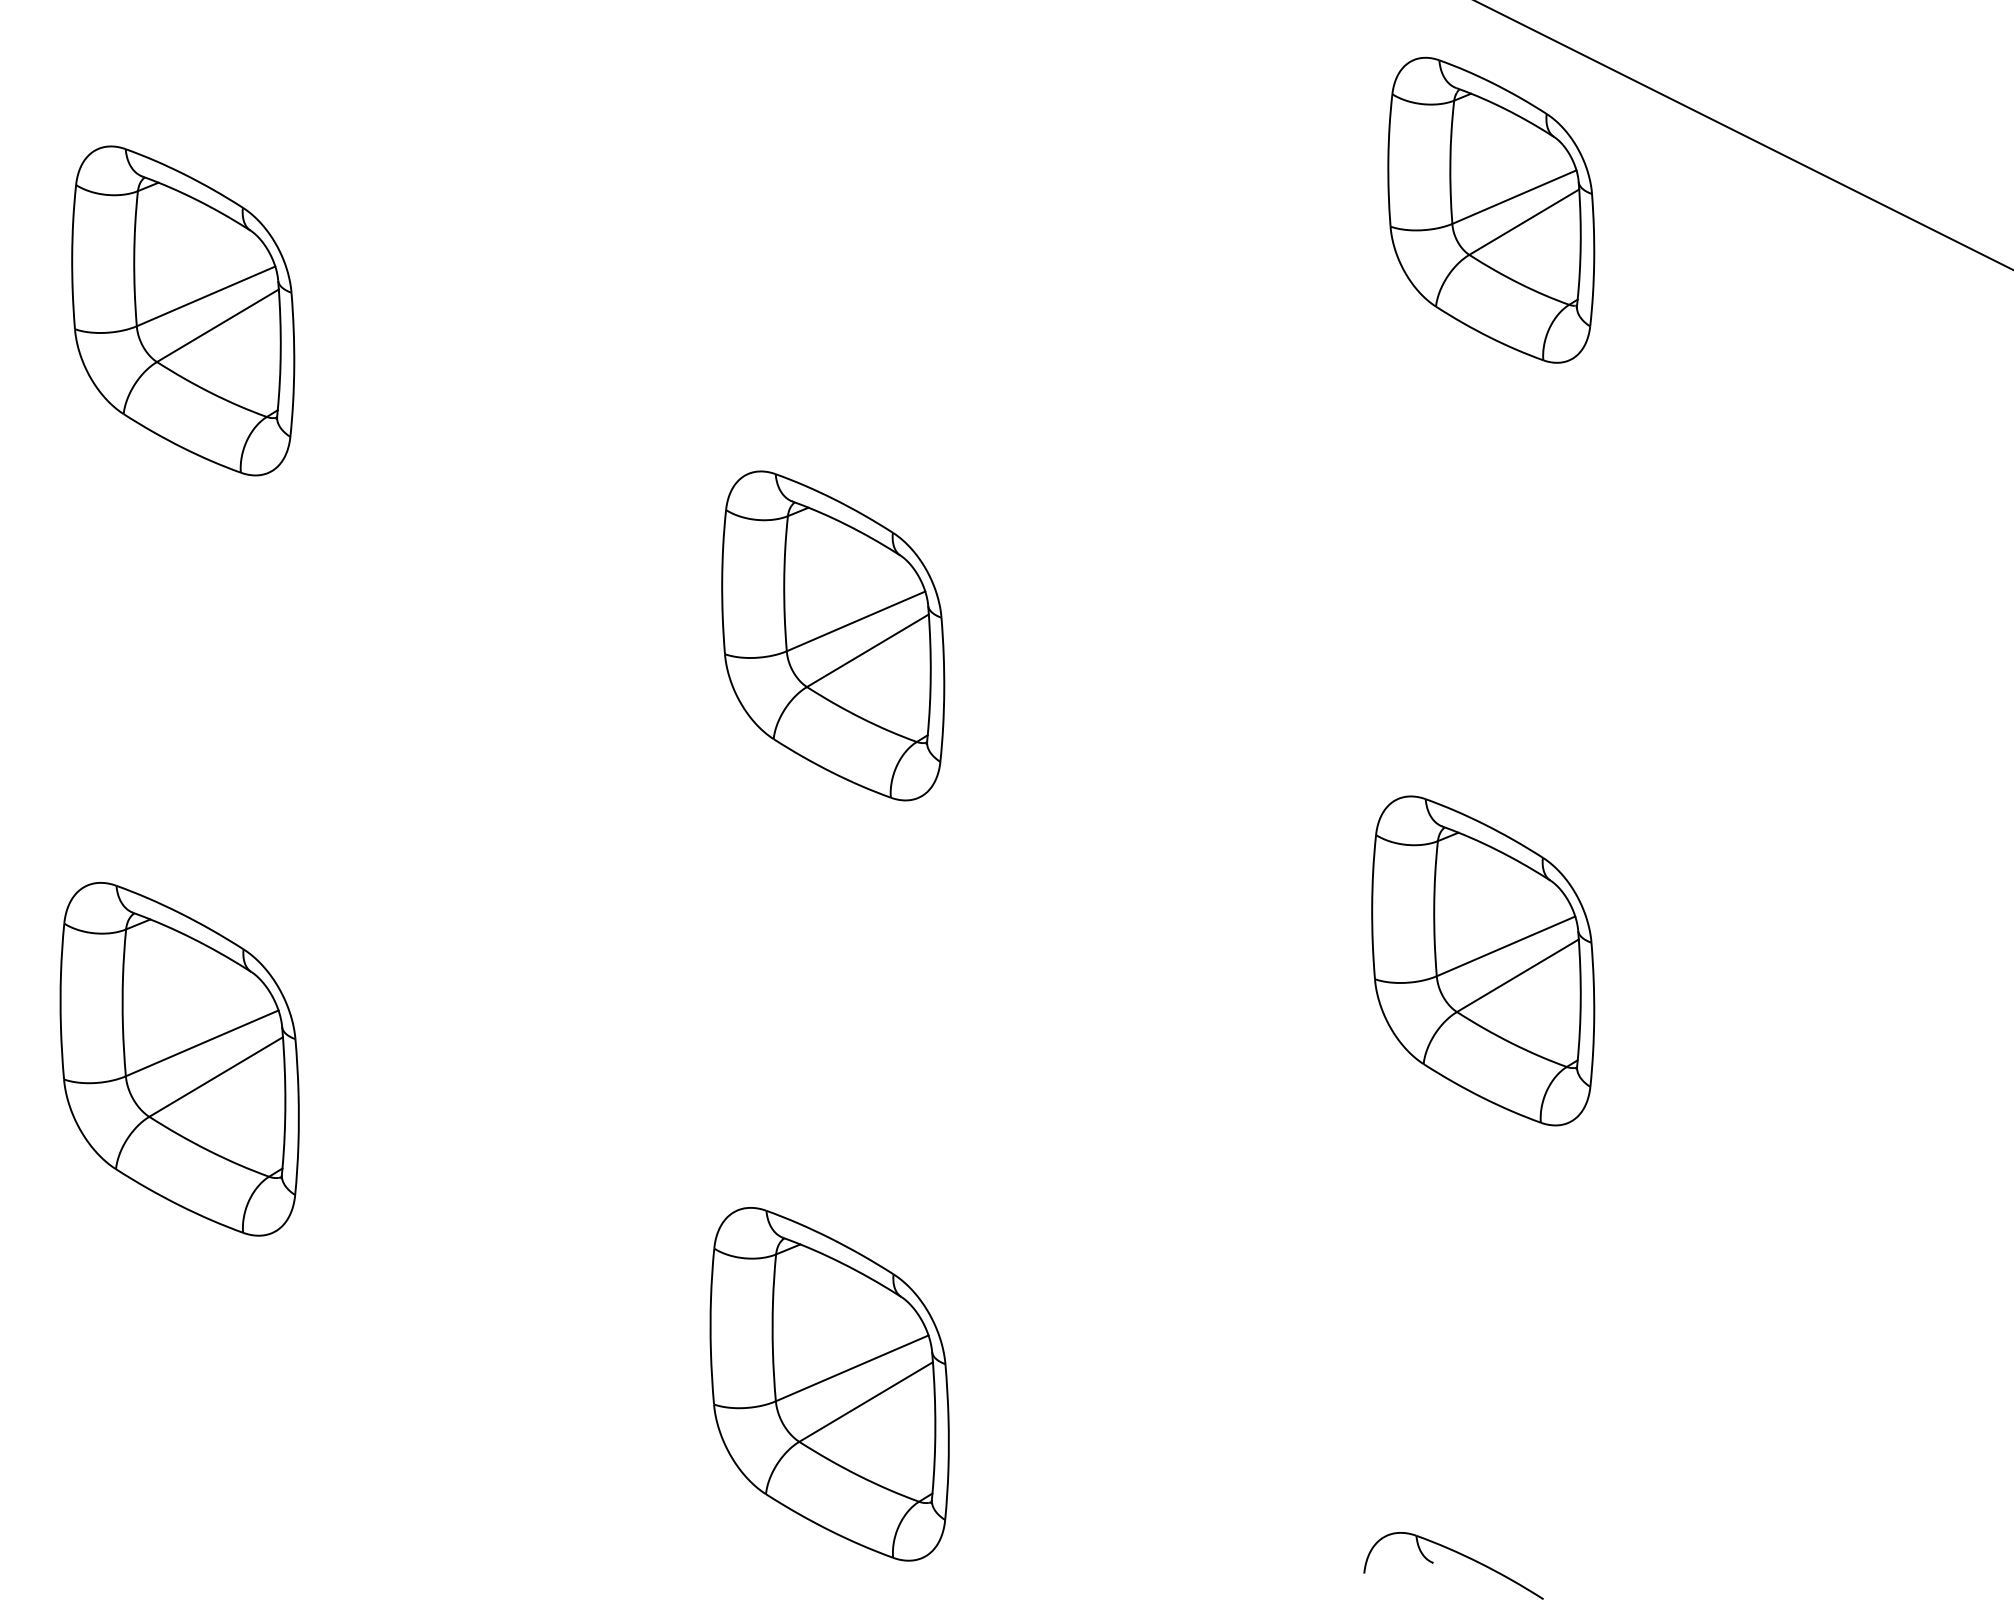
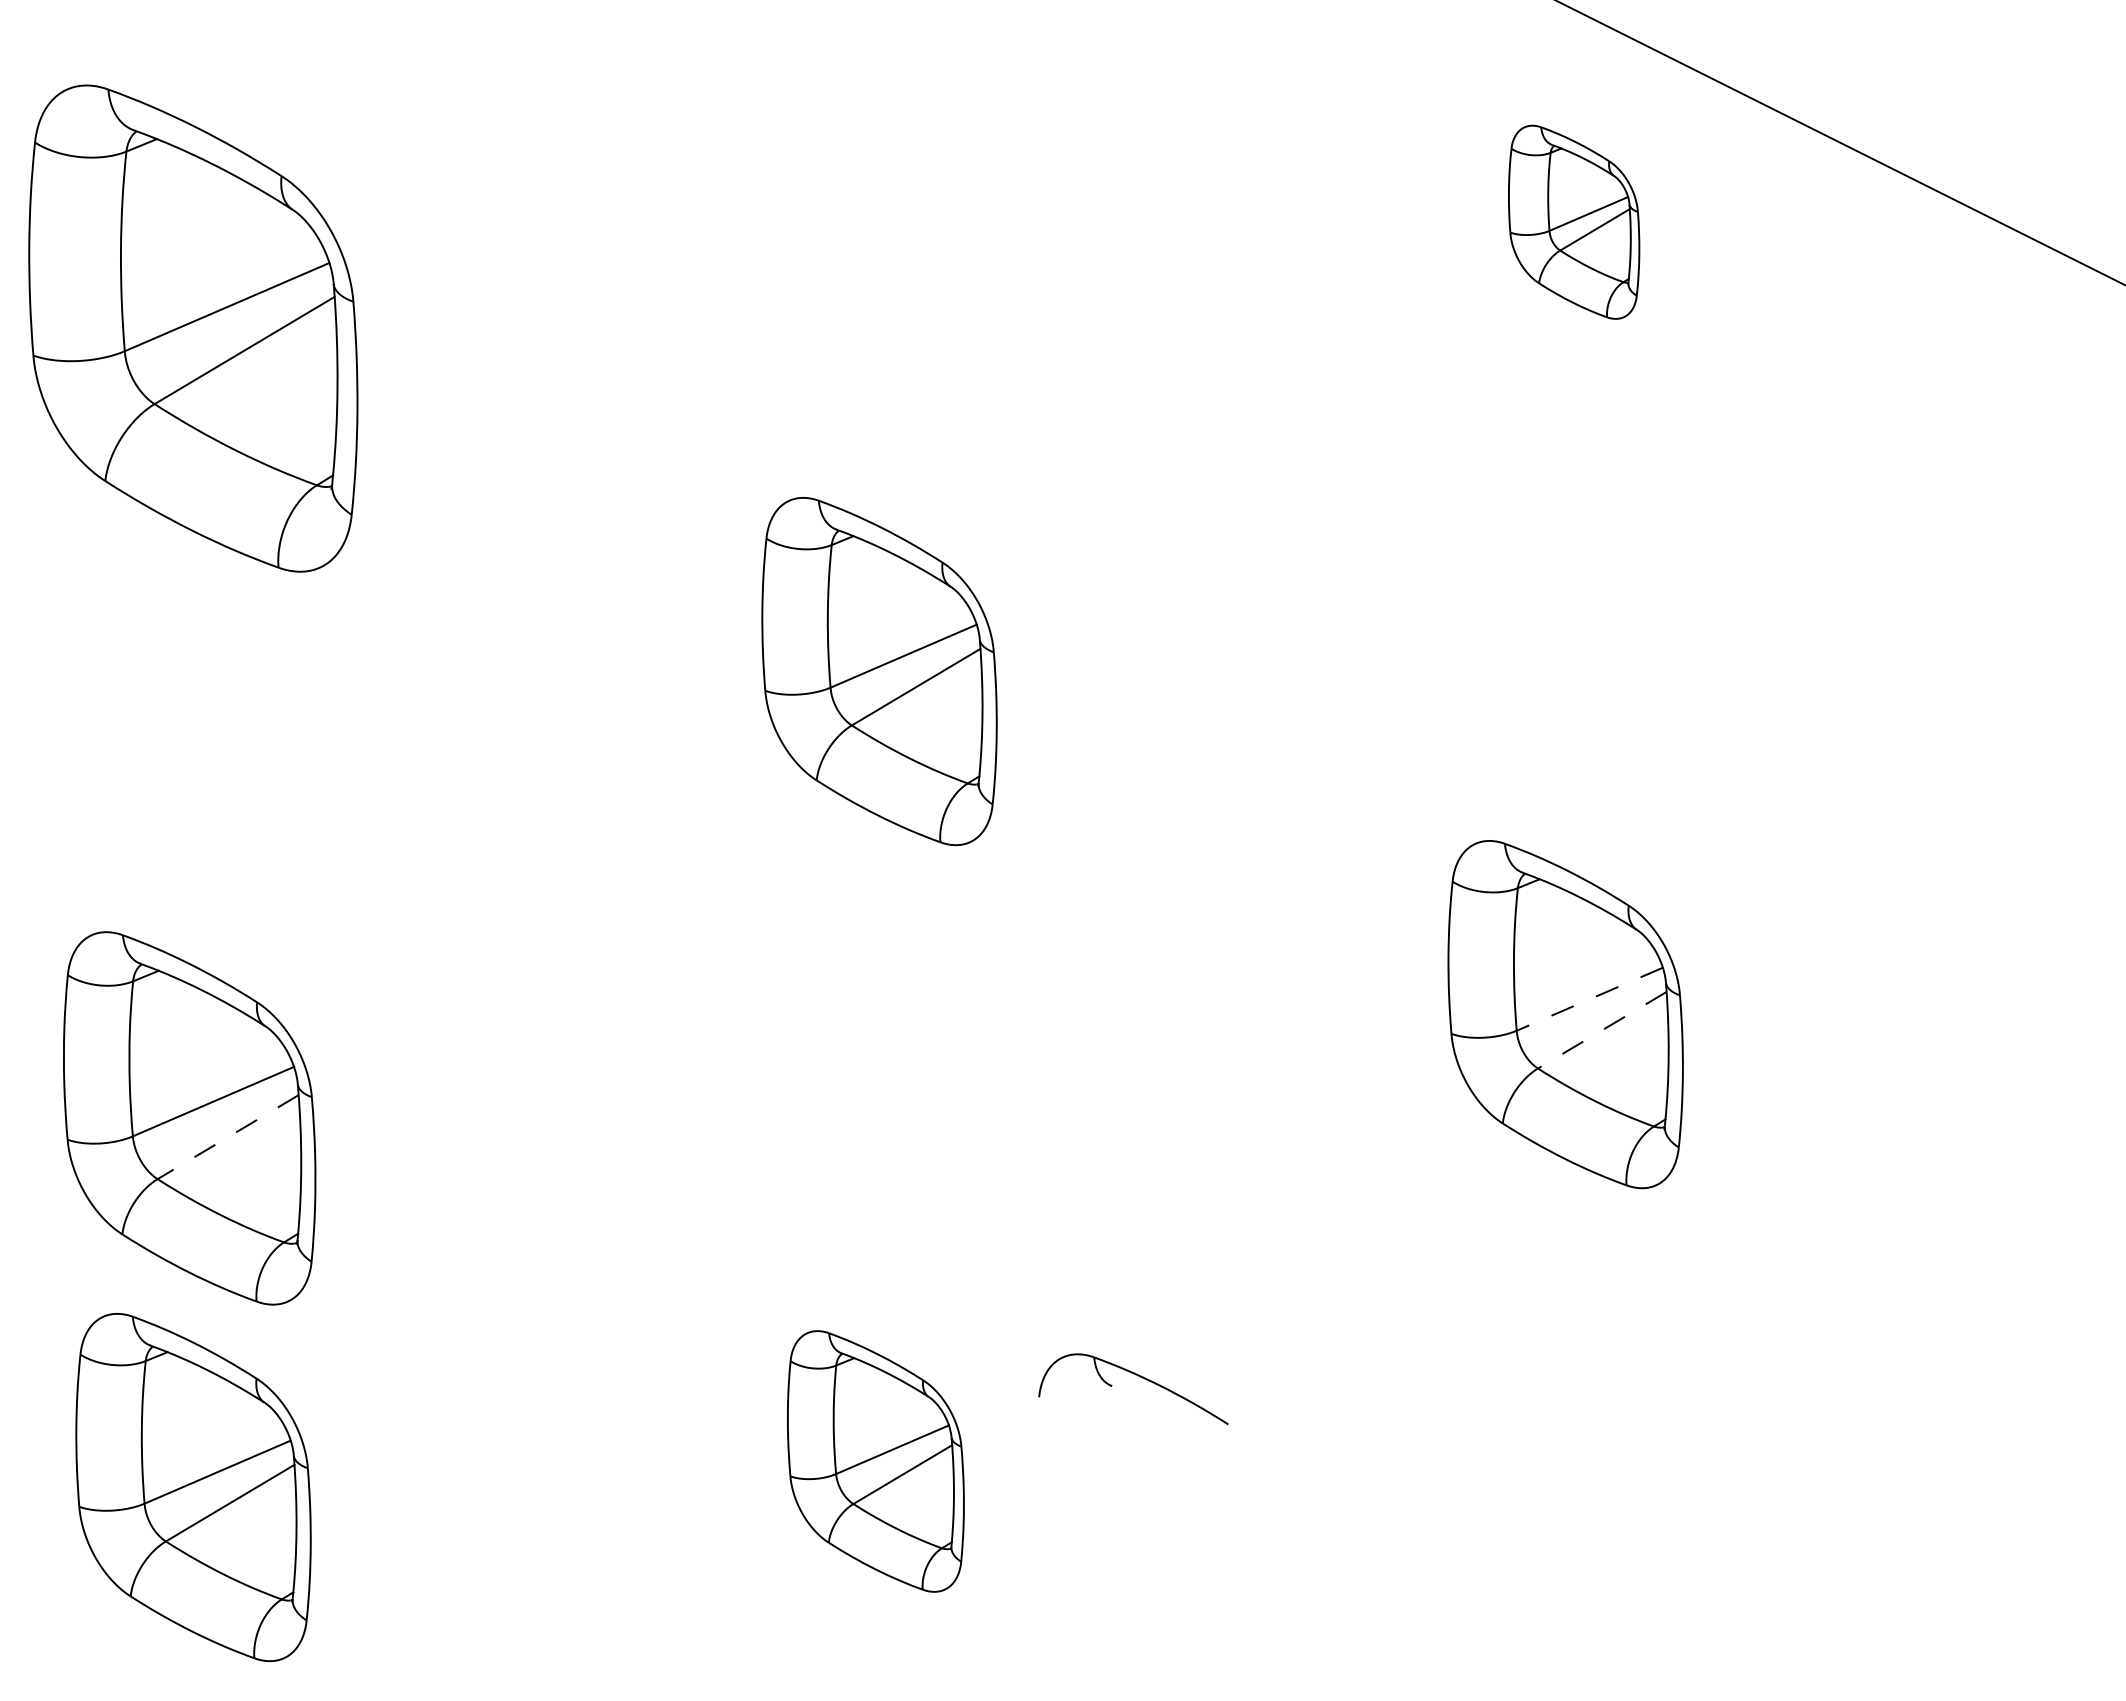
part: (1490, 210) -> (1573, 222), size x0.6
part: (183, 310) -> (193, 327), size x1.4
line: (1505, 946) -> (1589, 999), solid -> dashed
line: (1518, 976) -> (1602, 1030), solid -> dashed
line: (215, 1077) -> (227, 1137), solid -> dashed
part: (829, 1384) -> (875, 1461), size x0.7
part: (183, 1408) -> (193, 1487), added
part: (1458, 1553) -> (1138, 1376), moved

